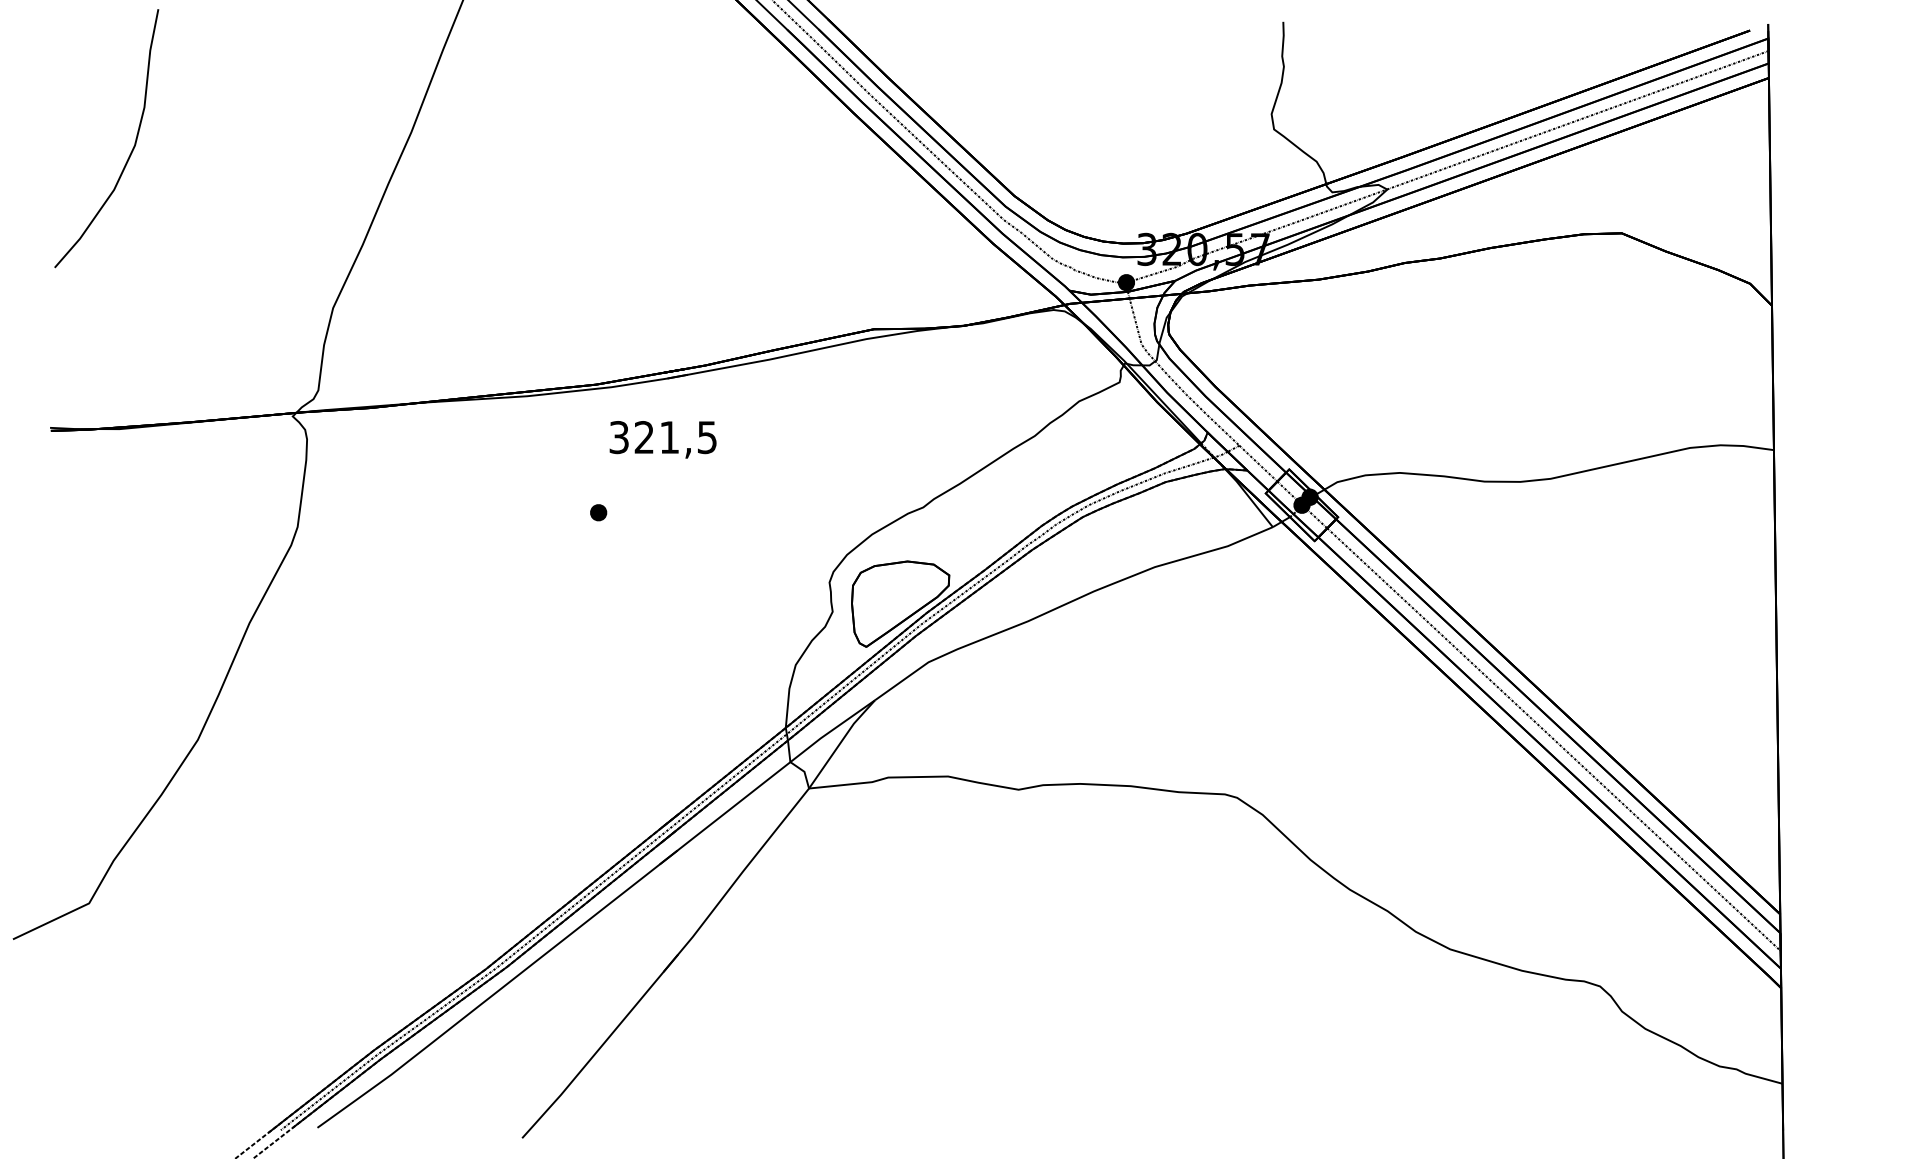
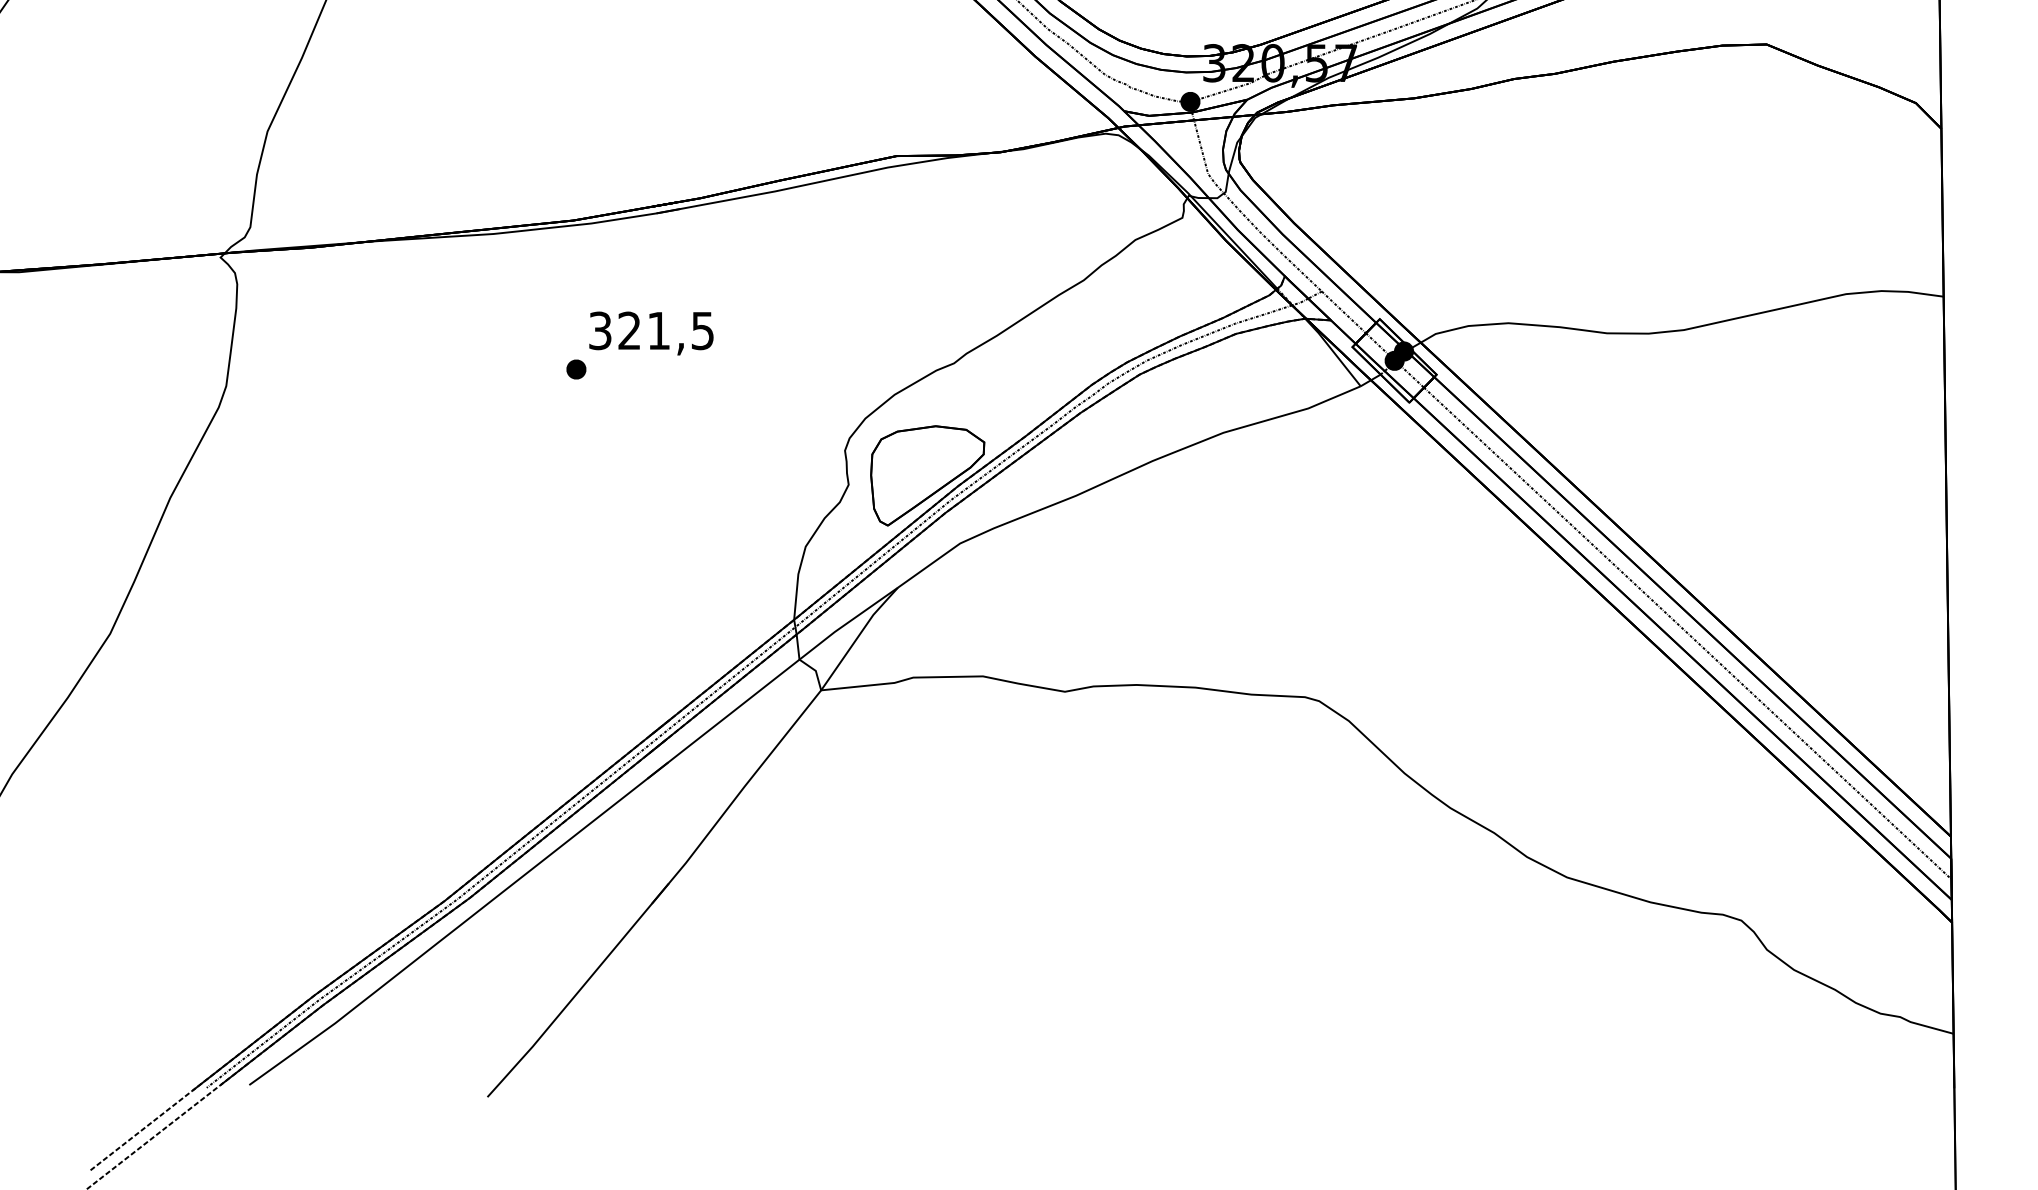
text: (662, 439) -> (650, 333), moved

